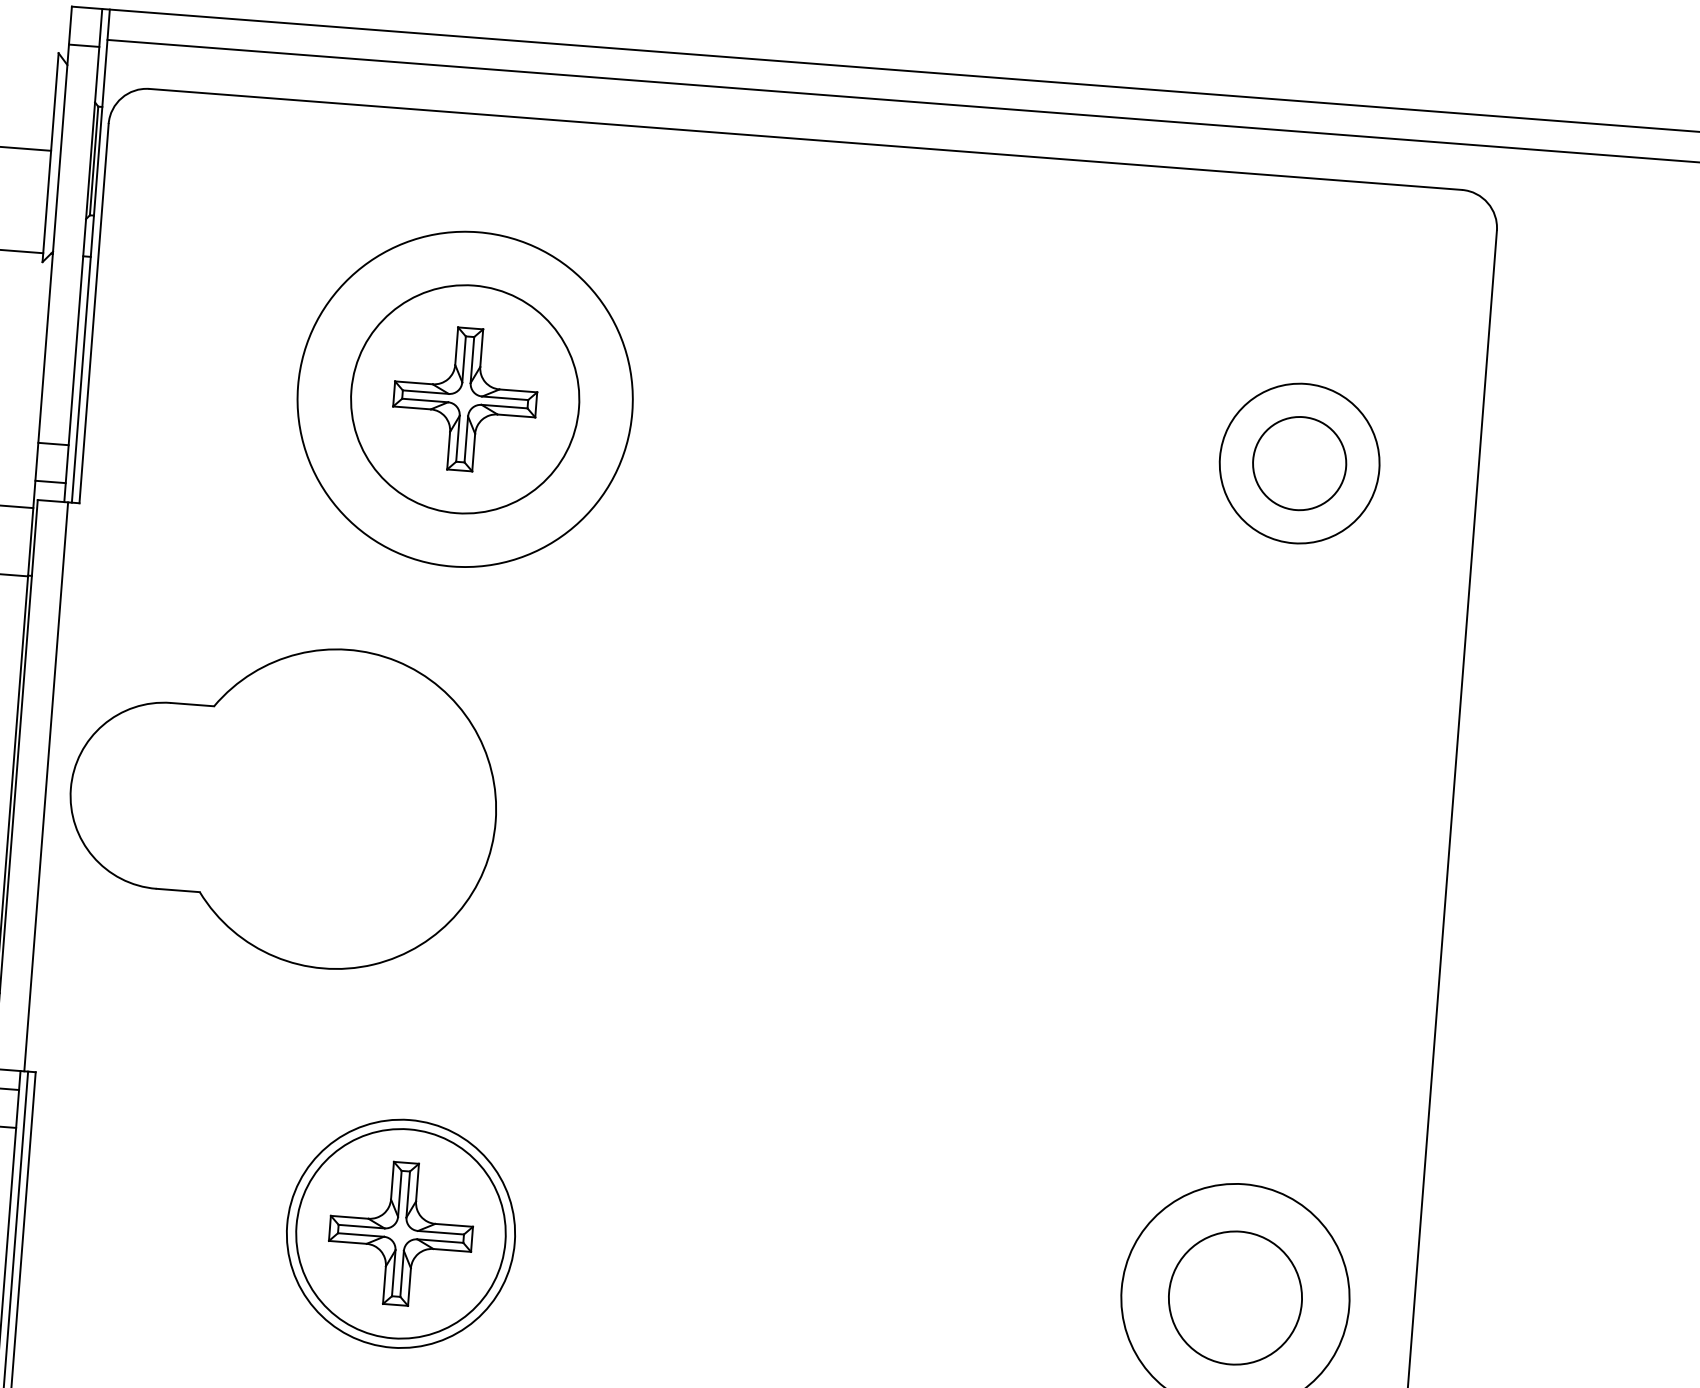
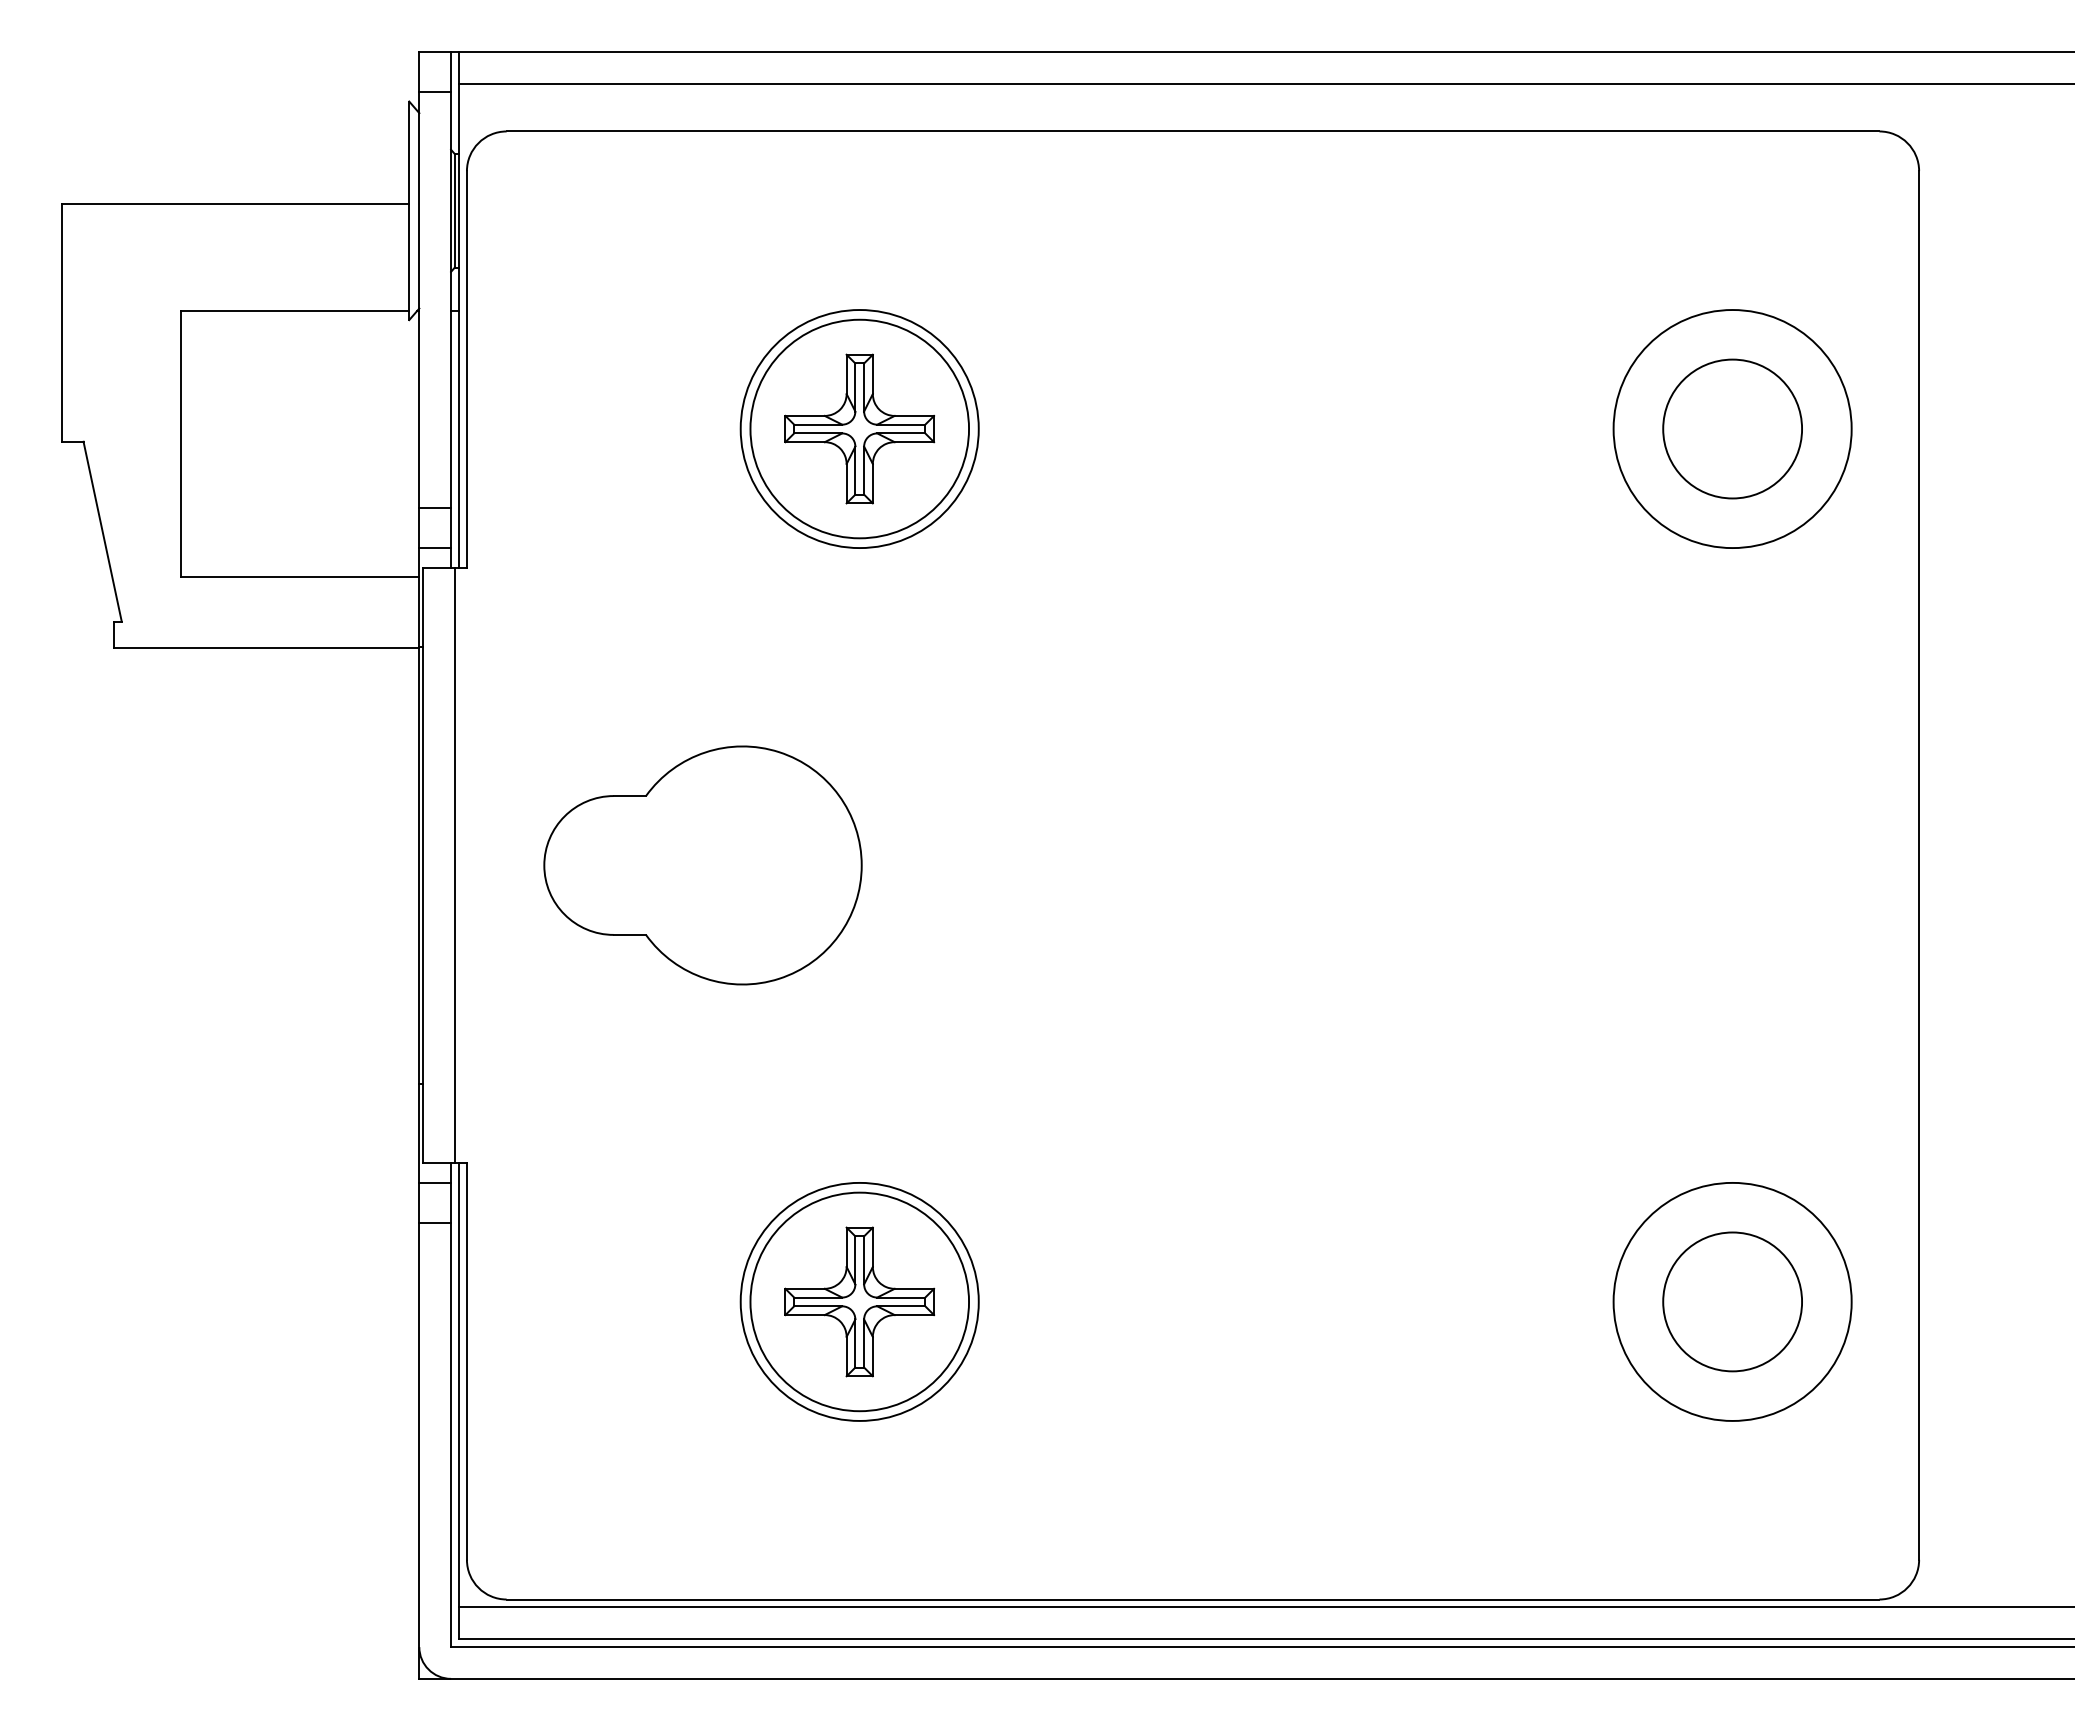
circle: (465, 398) -> (859, 428), size x0.62
circle: (1299, 463) -> (1732, 428), size x1.43
circle: (1299, 464) -> (1732, 429), size x1.43
part: (282, 805) -> (702, 865), size x0.71

